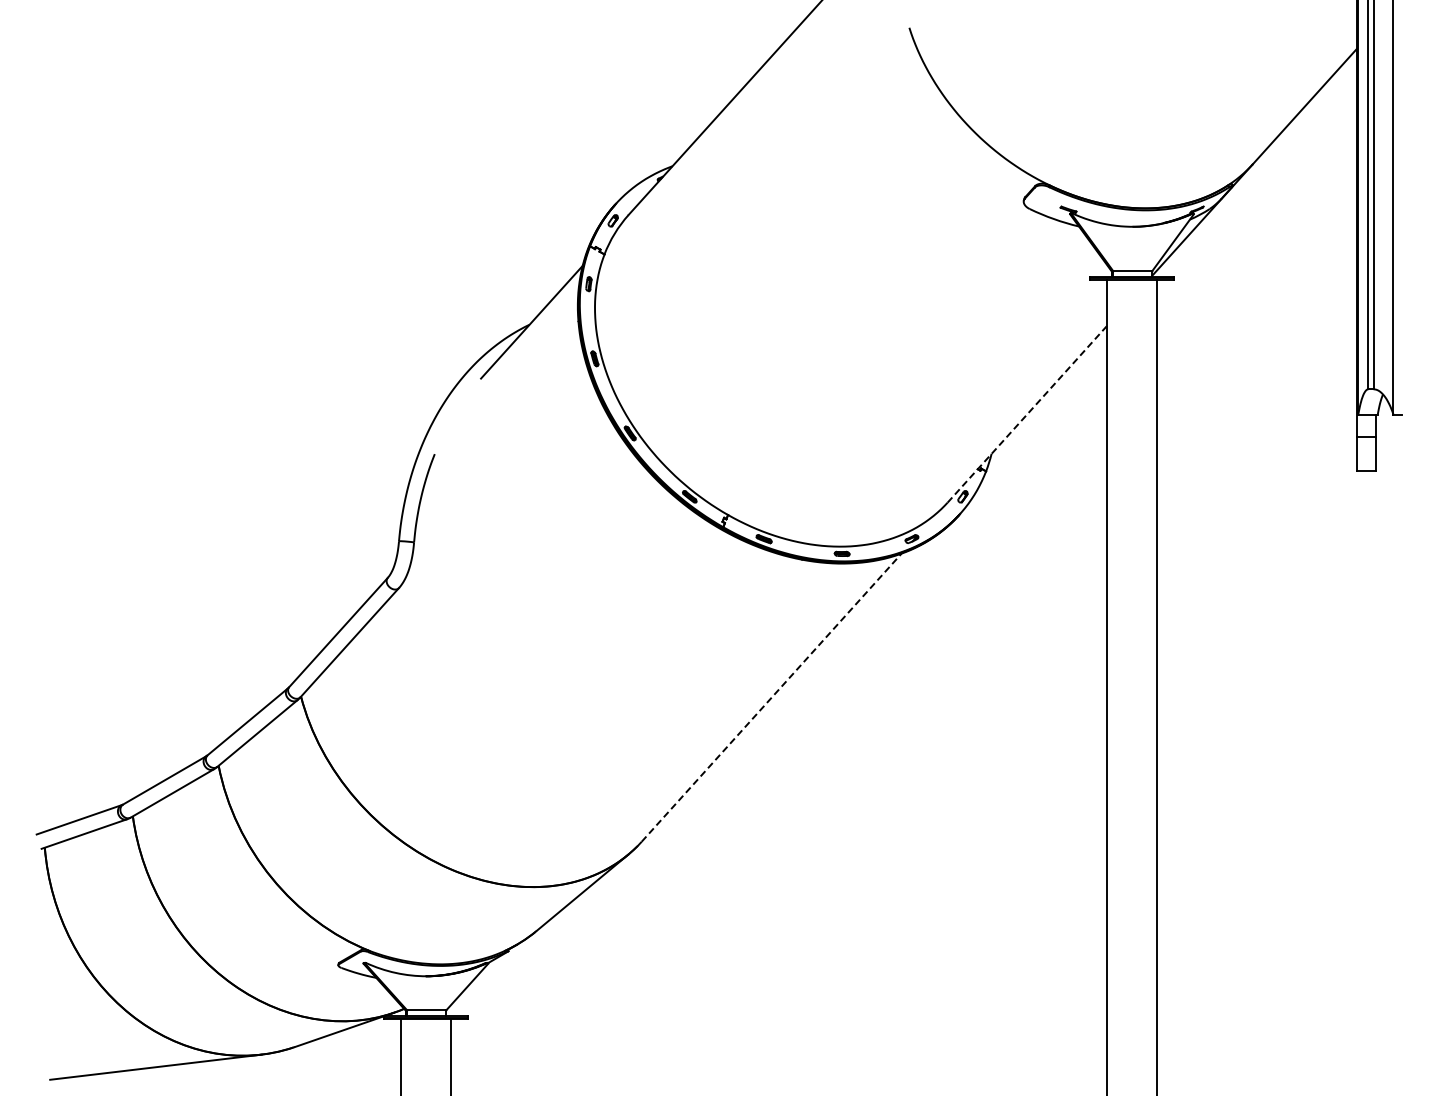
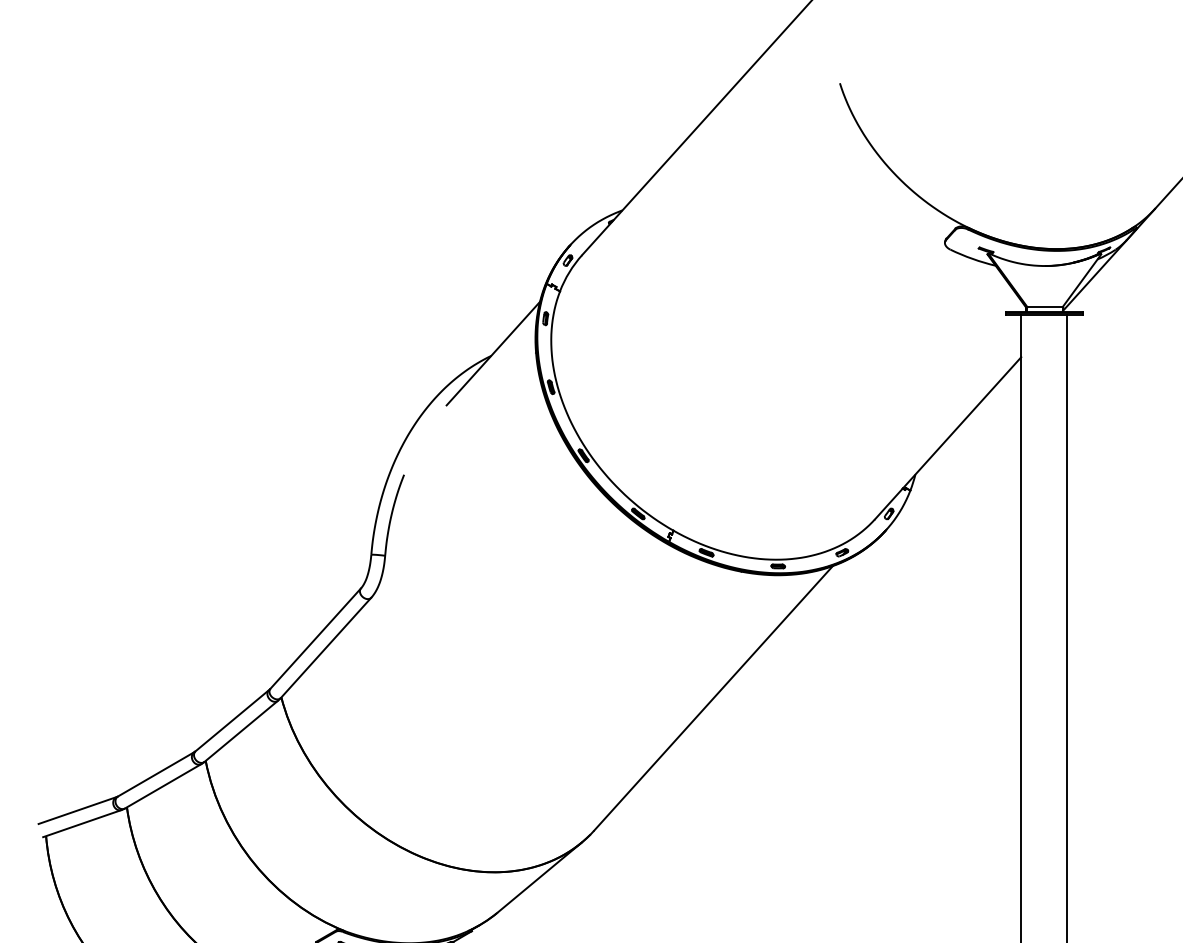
line: (1027, 414) -> (948, 438), dashed -> solid
line: (772, 697) -> (714, 698), dashed -> solid

